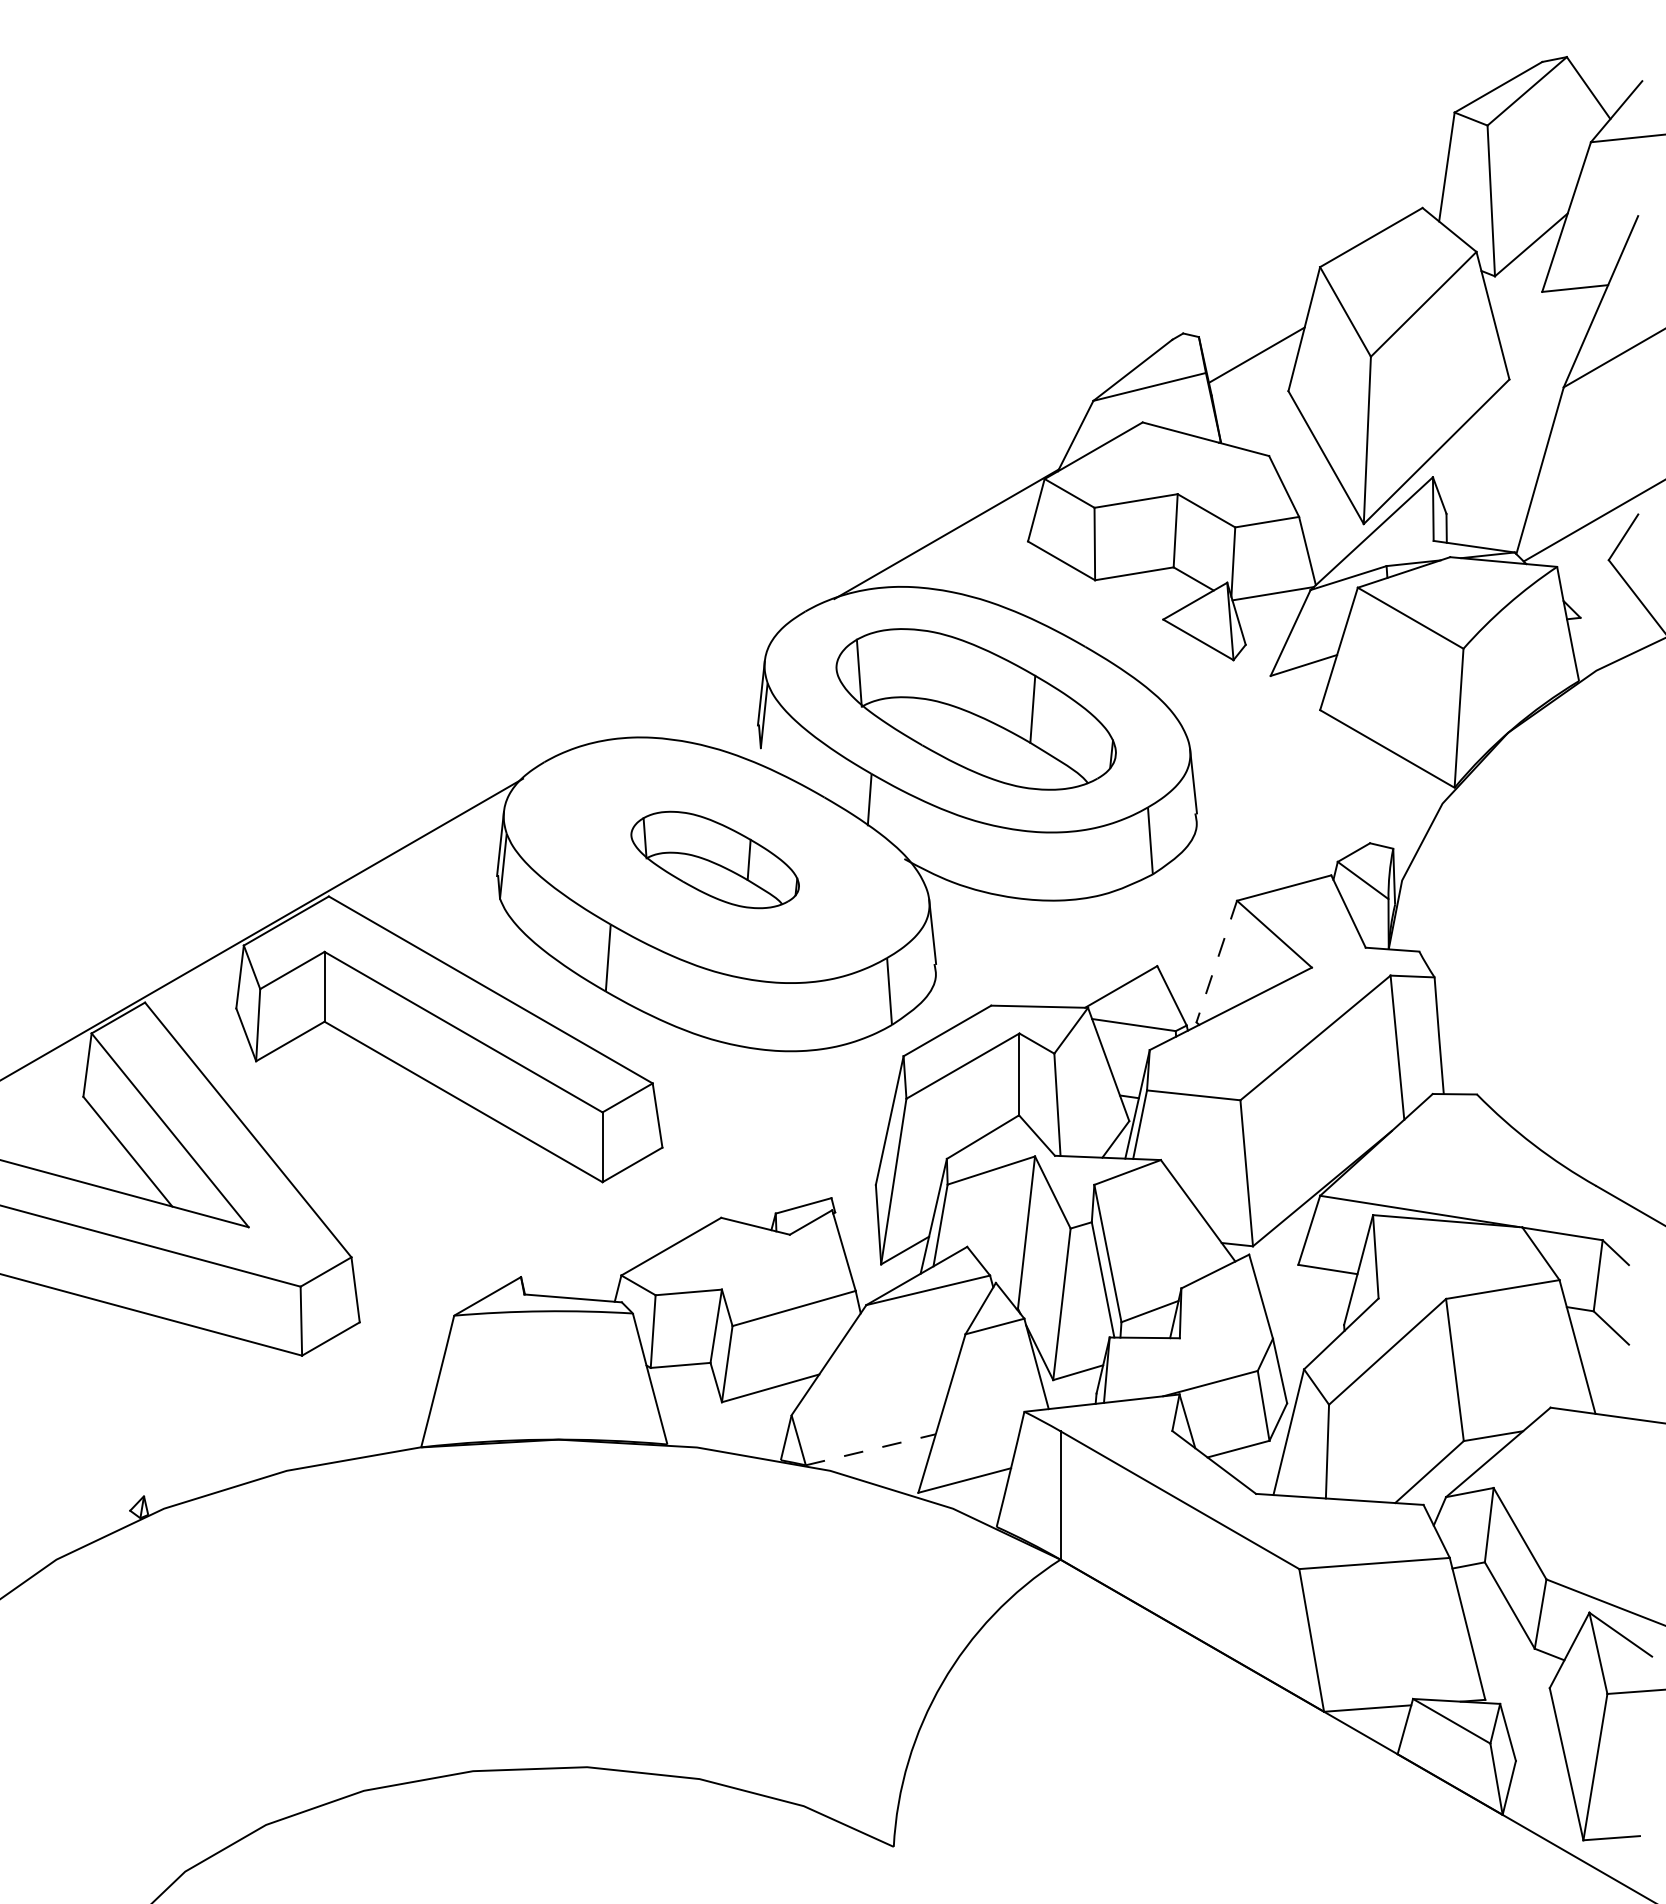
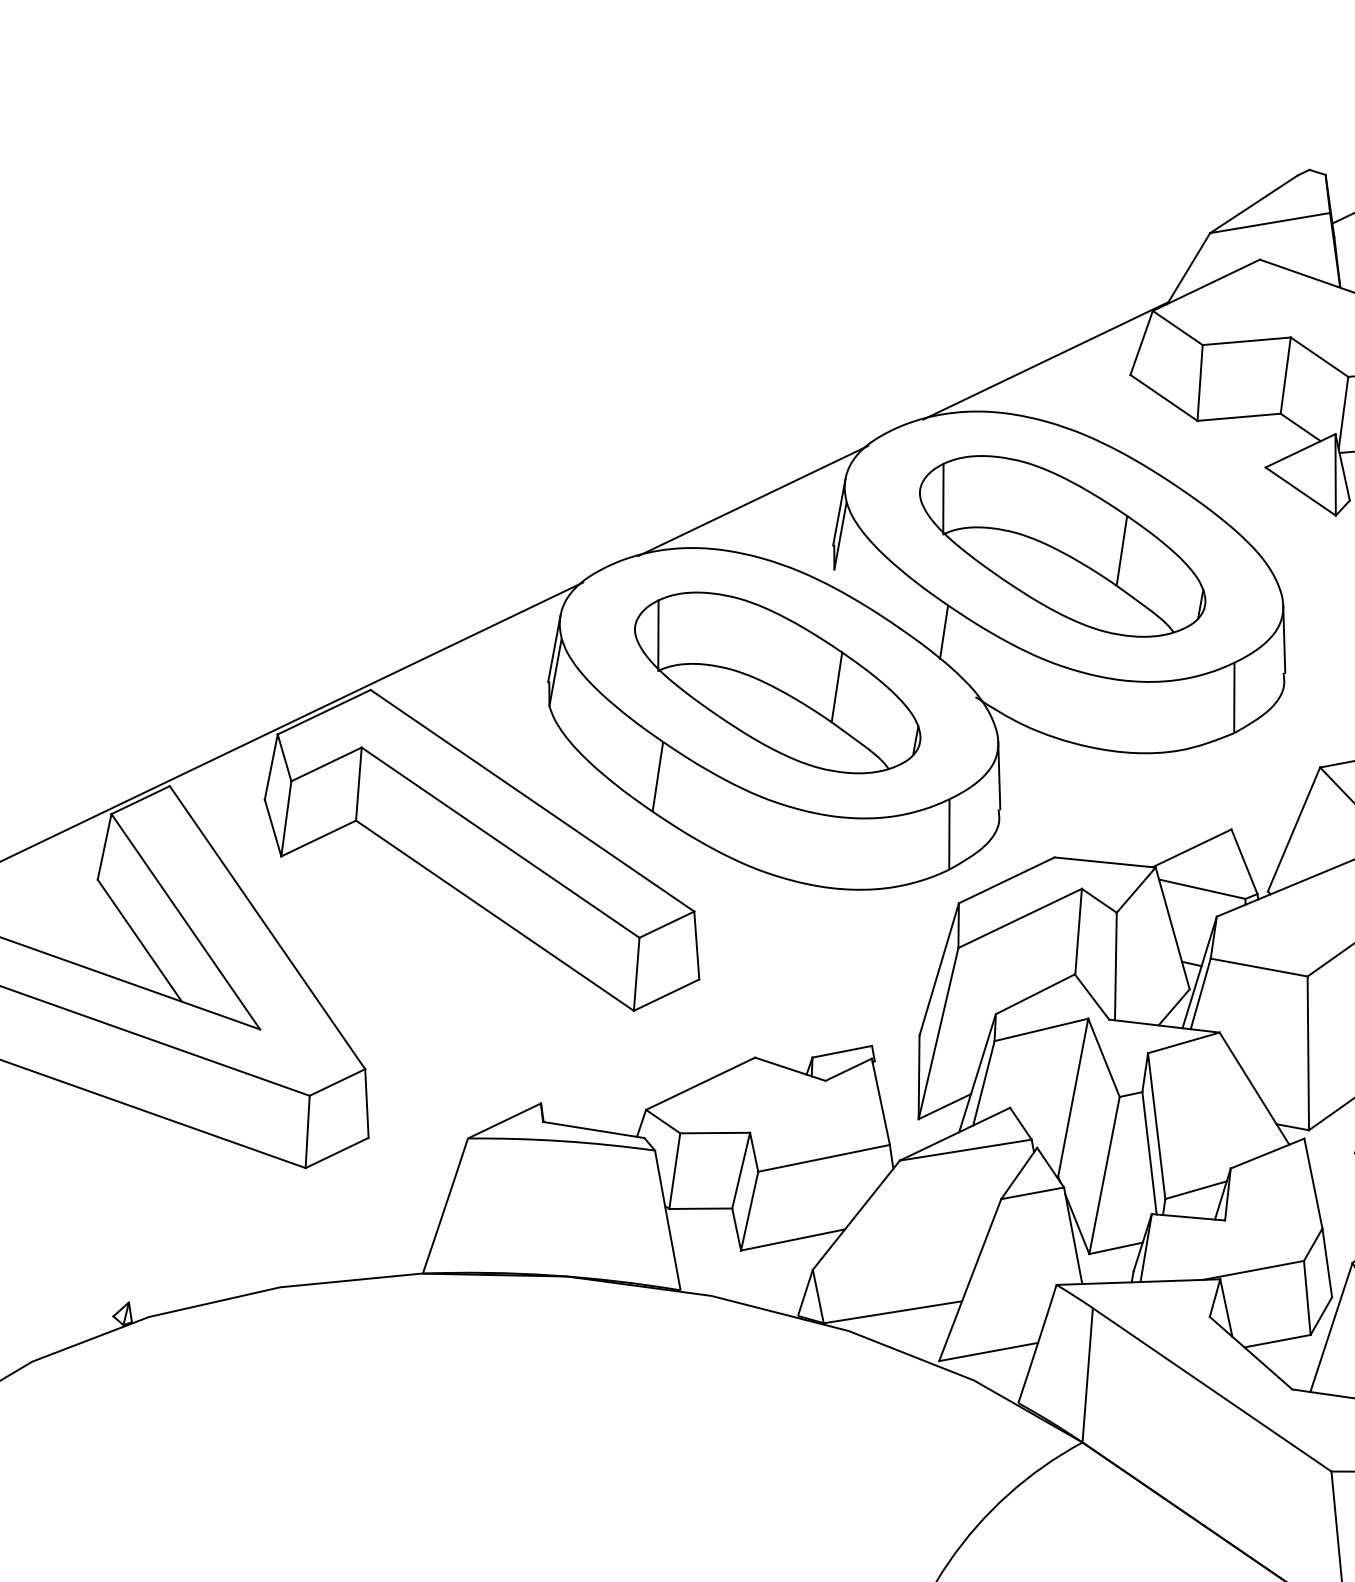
line: (678, 688) -> (753, 500), added
part: (714, 859) -> (776, 682), size x1.67
line: (1216, 962) -> (1293, 830), dashed -> solid
line: (870, 1449) -> (892, 1311), dashed -> solid

